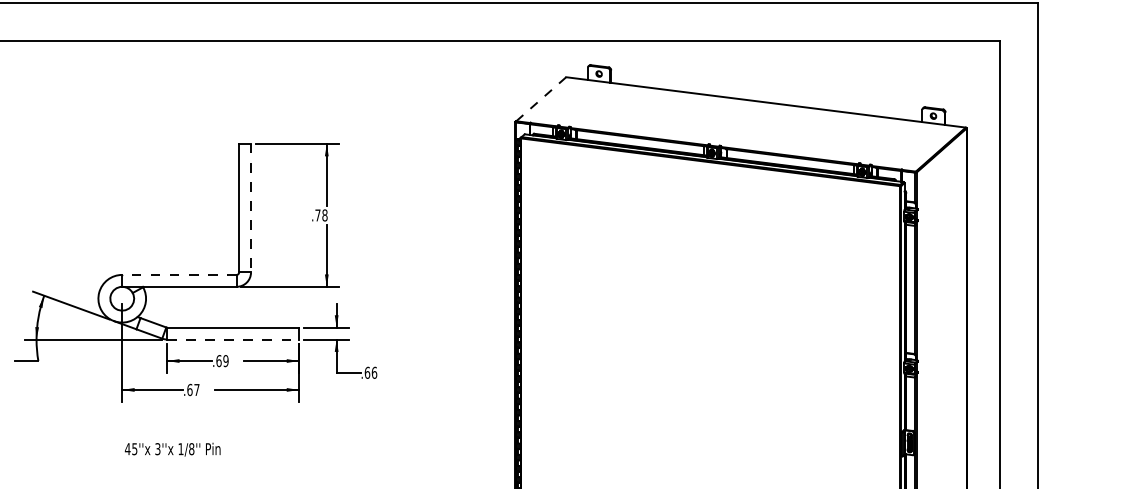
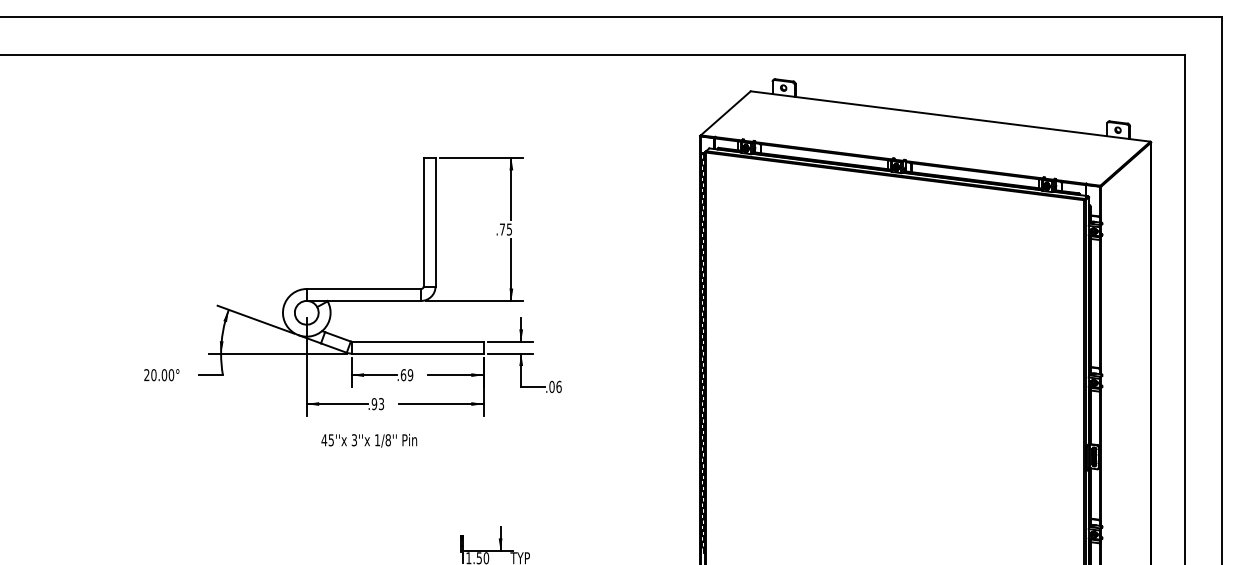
line: (540, 99) -> (725, 113), dashed -> solid
line: (250, 208) -> (435, 222), dashed -> solid
text: (324, 215) -> (509, 229), .78 -> .75
line: (178, 275) -> (363, 289), dashed -> solid
line: (232, 339) -> (417, 353), dashed -> solid
text: (366, 372) -> (551, 386), .66 -> .06
text: (192, 390) -> (377, 404), .67 -> .93
text: (172, 449) -> (369, 440), moved

